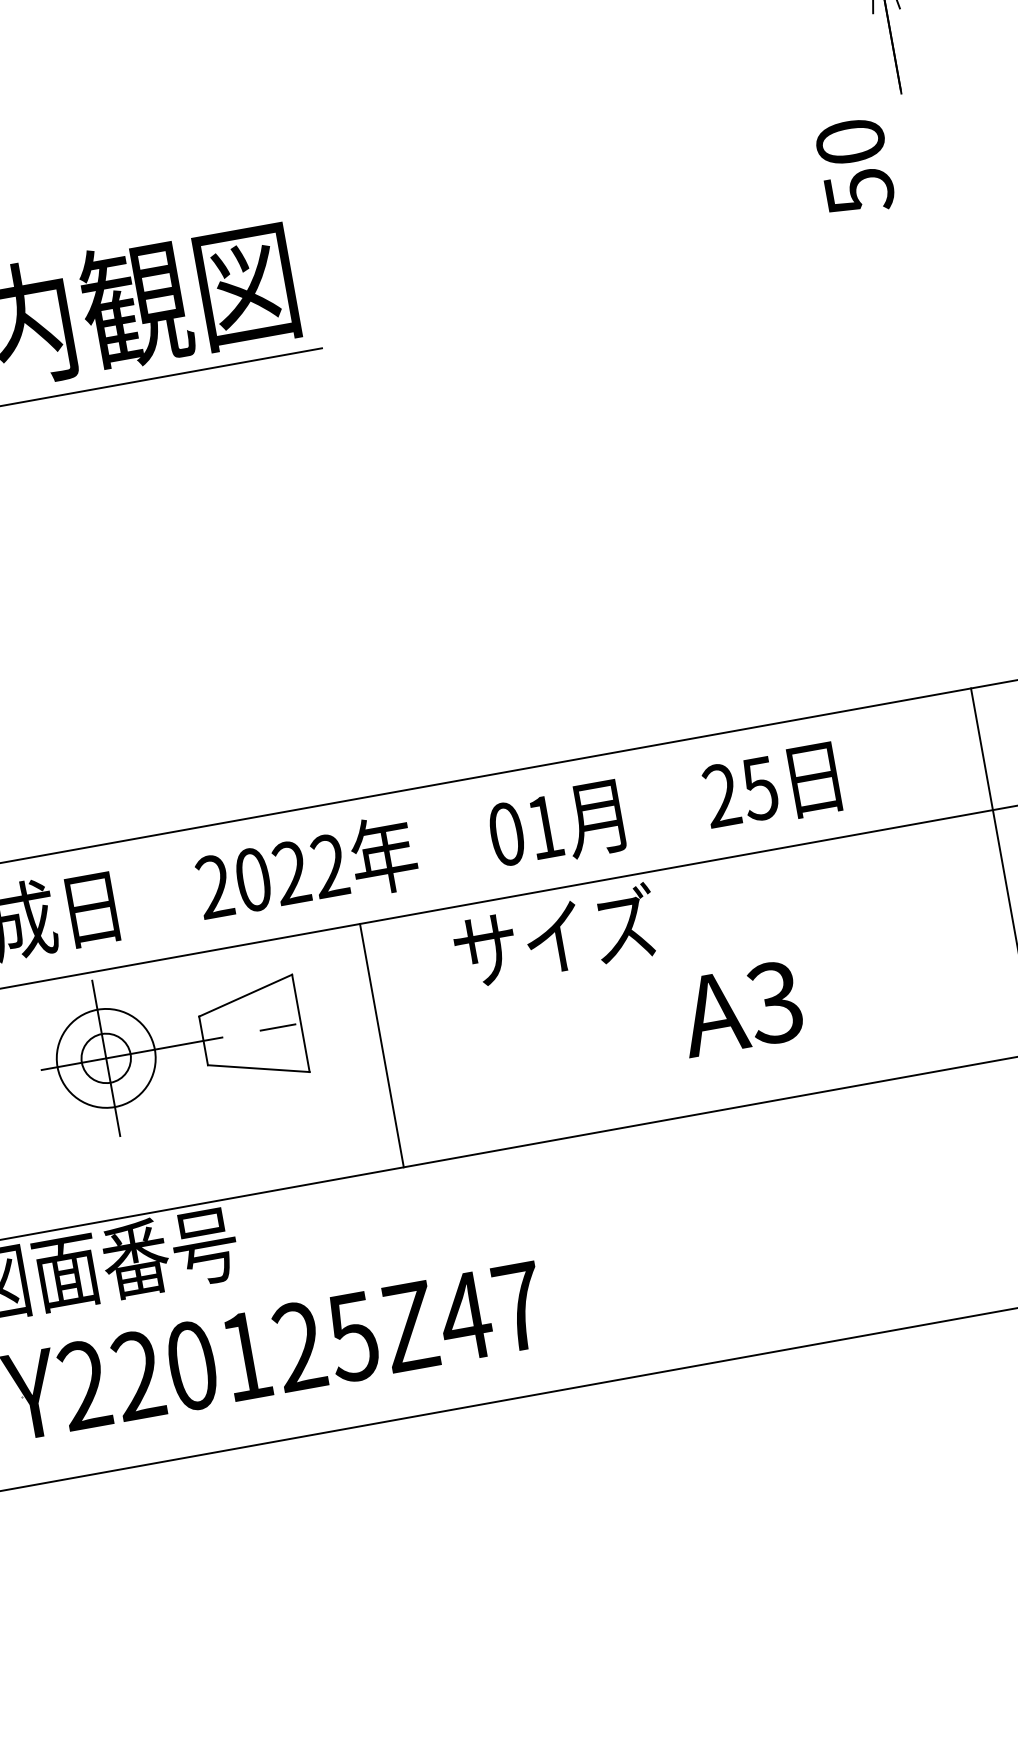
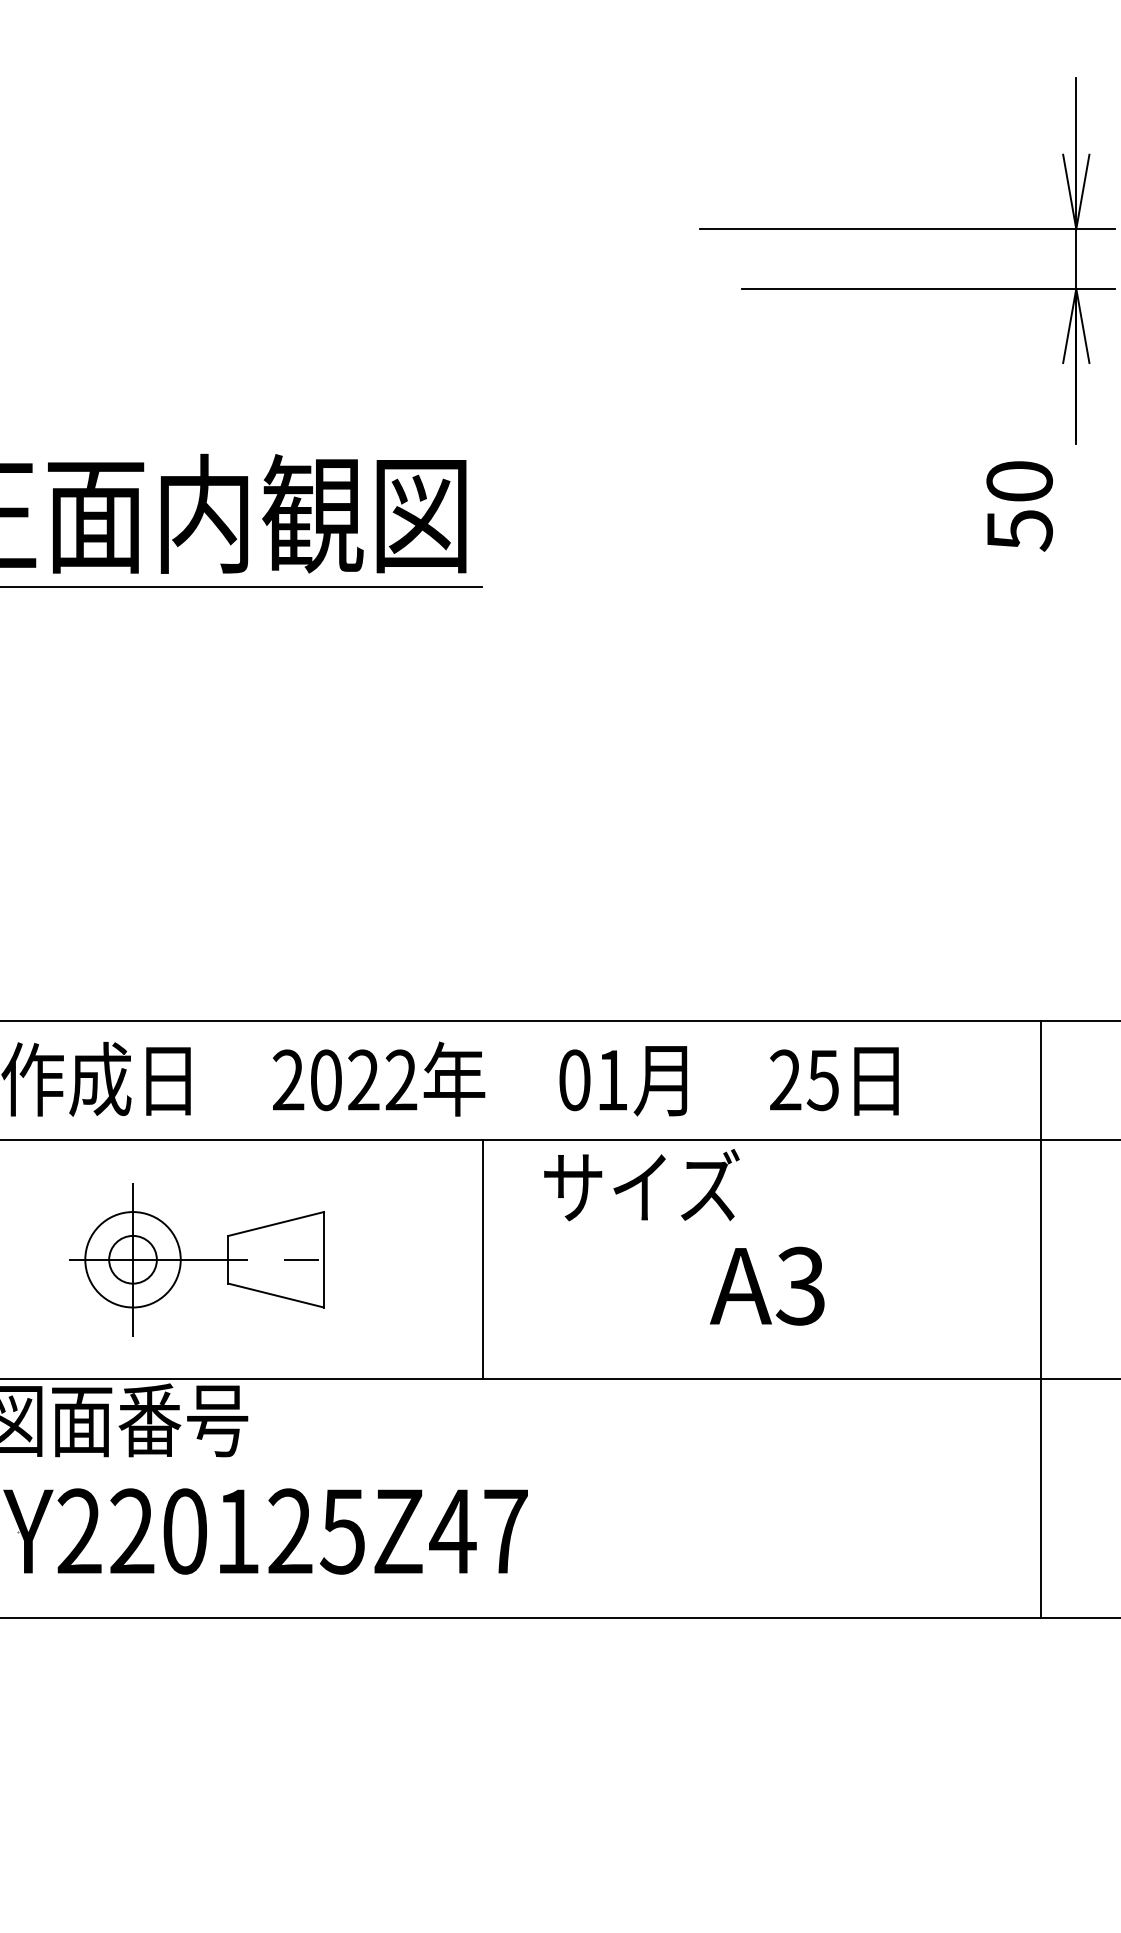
text: (555, 936) -> (641, 1185), moved
line: (382, 1045) -> (483, 1259), moved
part: (170, 1046) -> (196, 1259), moved

